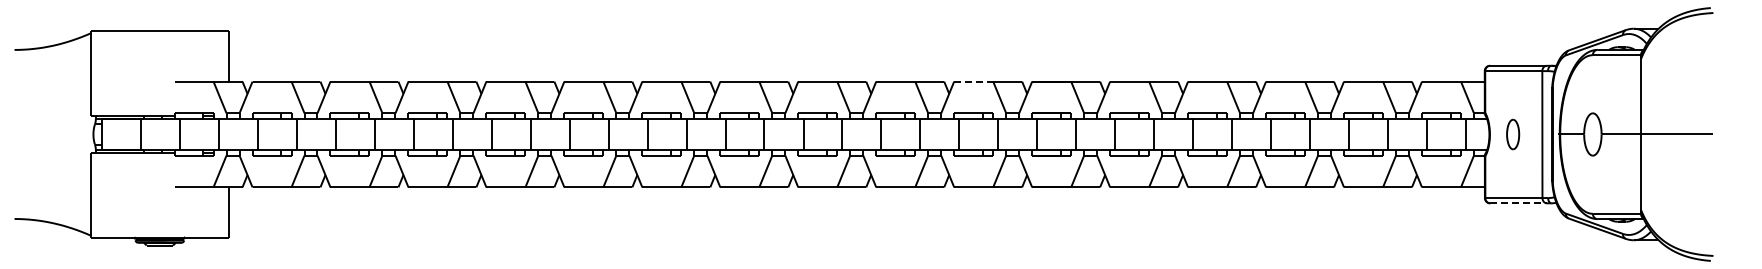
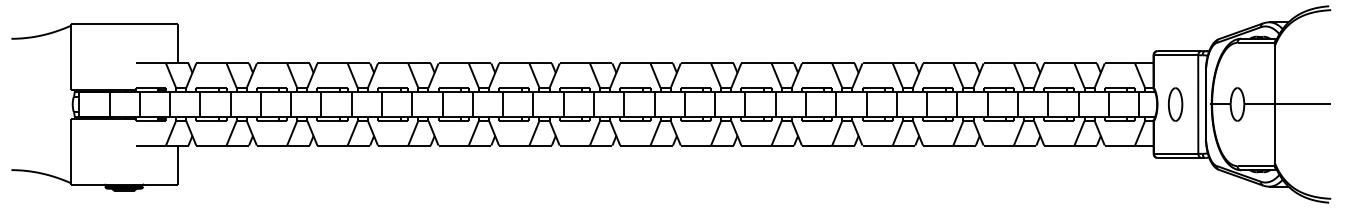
line: (973, 81) -> (756, 63), dashed -> solid
part: (1512, 134) -> (1175, 104), size x1.43
line: (1519, 203) -> (1180, 158), dashed -> solid

